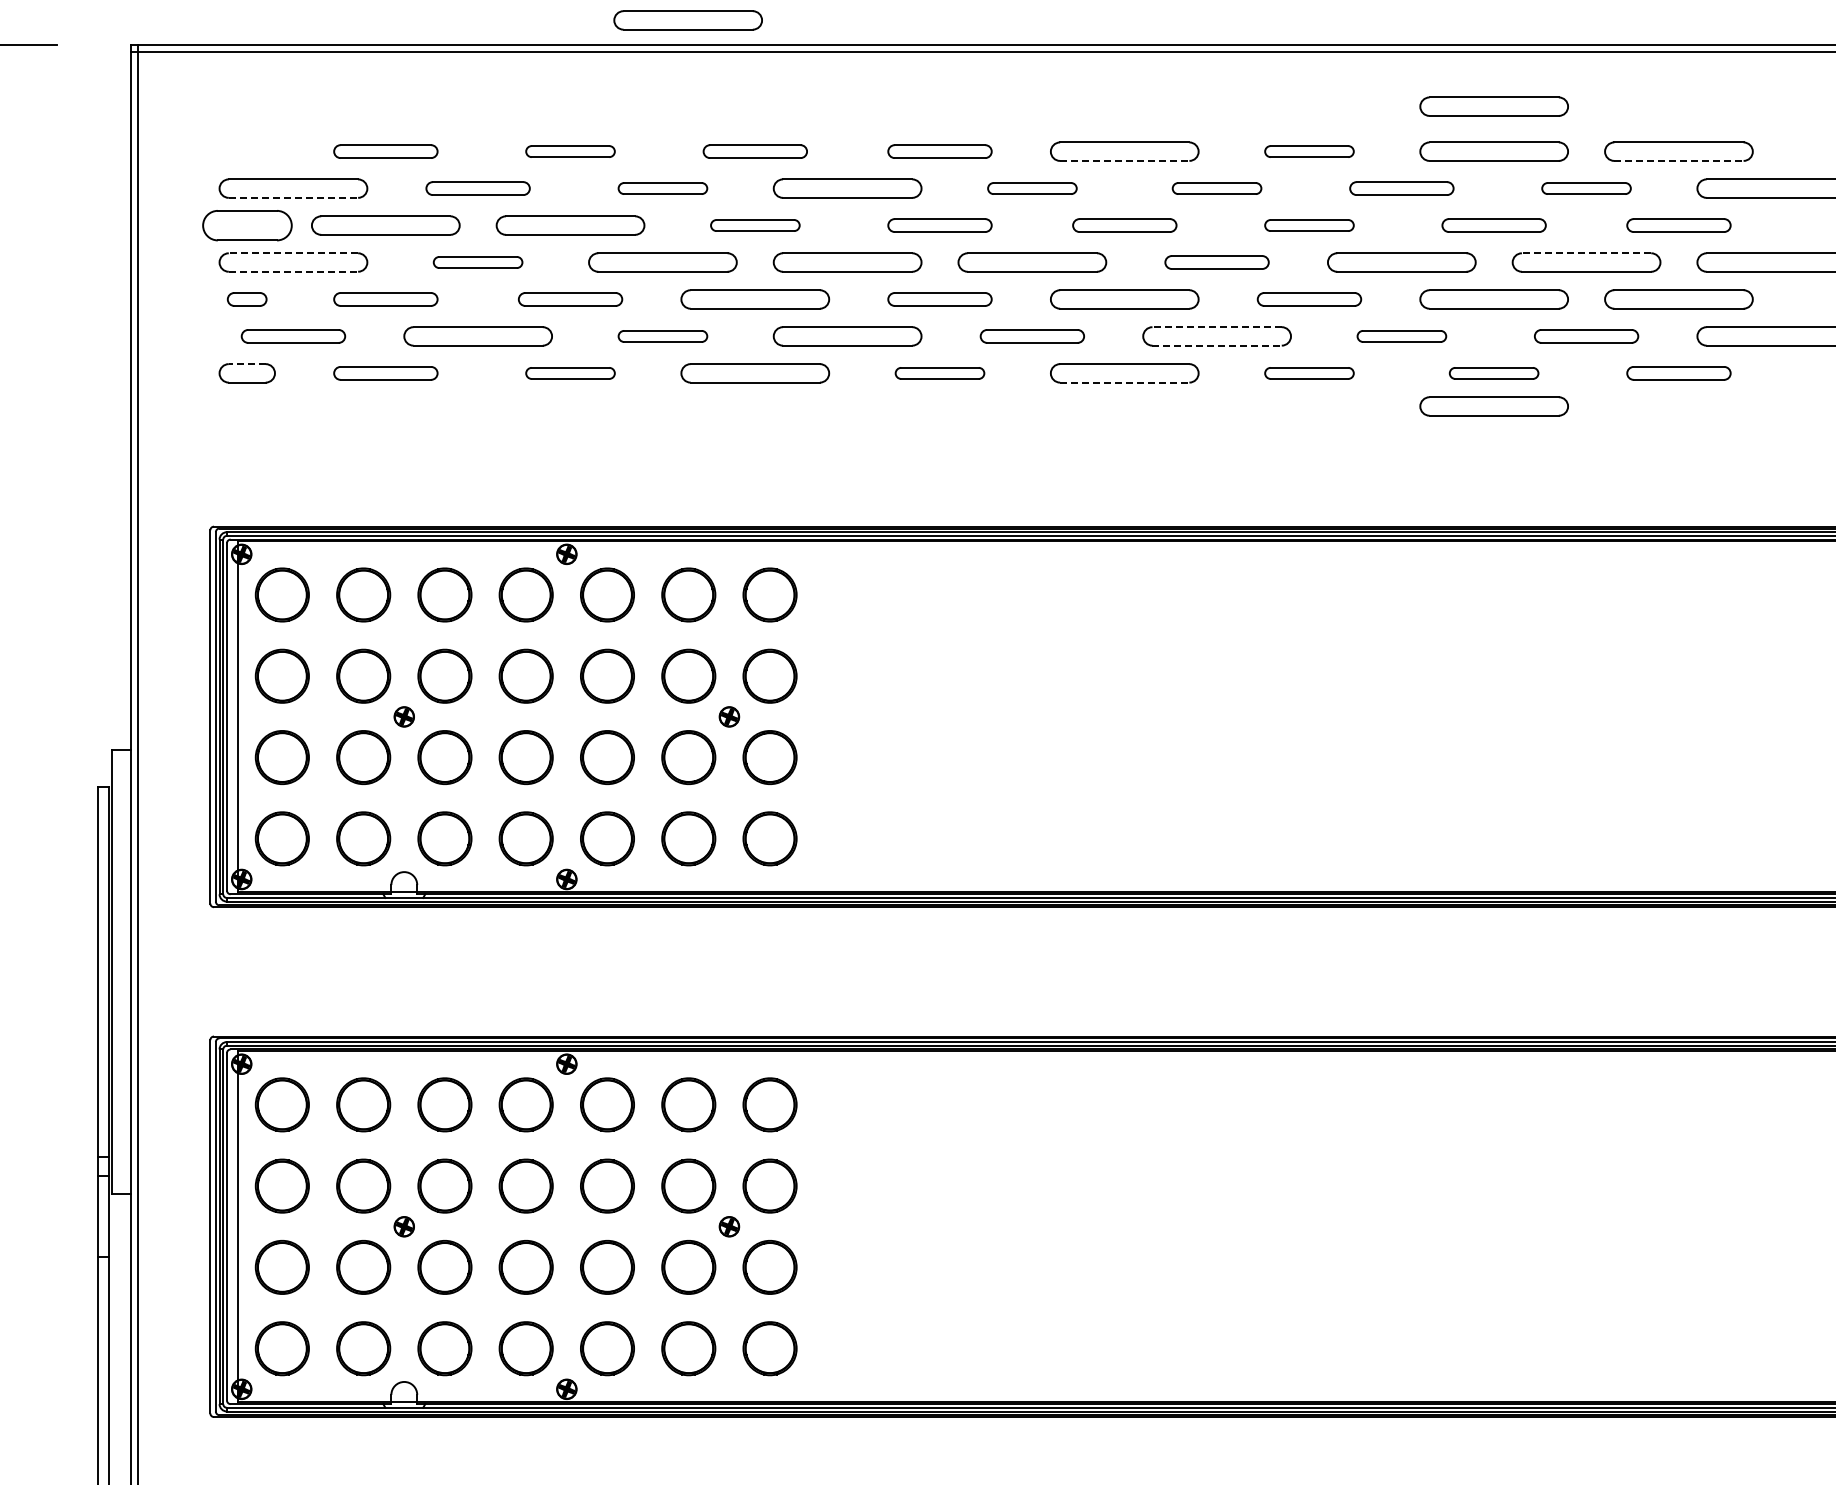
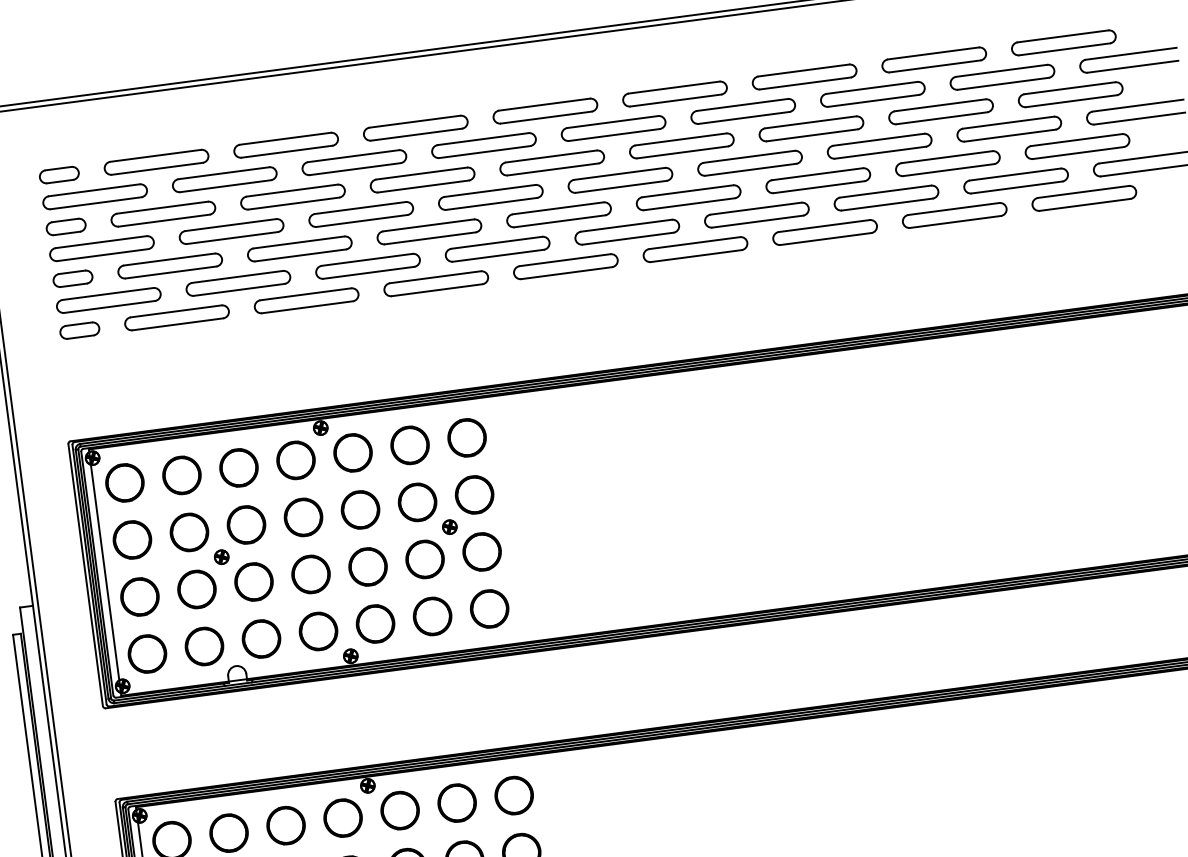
part: (687, 20) -> (356, 42), removed
part: (1493, 106) -> (929, 28), removed
part: (246, 151) -> (58, 175), added
part: (385, 151) -> (156, 162), size x1.43
part: (570, 151) -> (286, 145), size x1.67
part: (755, 151) -> (415, 128), size x1.43
part: (939, 151) -> (545, 111), size x1.43
part: (1309, 151) -> (804, 76), size x1.67
line: (1124, 160) -> (675, 100), dashed -> solid
line: (1678, 160) -> (1064, 49), dashed -> solid
part: (477, 188) -> (224, 179), size x1.43
part: (662, 188) -> (354, 162), size x1.67
part: (1032, 188) -> (613, 128), size x1.67
part: (1216, 188) -> (742, 111), size x1.67
part: (1401, 188) -> (872, 94), size x1.43
part: (1586, 188) -> (1002, 77), size x1.67
line: (293, 197) -> (96, 202), dashed -> solid
part: (246, 225) -> (65, 226), size x0.62
part: (755, 225) -> (422, 179), size x1.67
part: (939, 225) -> (551, 162), size x1.43
part: (1124, 225) -> (681, 145), size x1.43
part: (1309, 225) -> (811, 128), size x1.67
part: (1493, 225) -> (940, 111), size x1.43
part: (1678, 225) -> (1070, 94), size x1.43
line: (293, 253) -> (101, 242), dashed -> solid
line: (1586, 253) -> (1008, 122), dashed -> solid
part: (477, 262) -> (231, 231), size x1.67
part: (1216, 262) -> (749, 163), size x1.43
line: (293, 271) -> (102, 254), dashed -> solid
part: (246, 299) -> (72, 278), size x1.43
part: (385, 299) -> (169, 266), size x1.43
part: (570, 299) -> (299, 248), size x1.43
part: (939, 299) -> (558, 214), size x1.43
part: (1309, 299) -> (818, 180), size x1.43
line: (1217, 327) -> (756, 208), dashed -> solid
part: (293, 336) -> (108, 300), size x1.43
part: (662, 336) -> (367, 266), size x1.67
part: (1032, 336) -> (627, 232), size x1.43
part: (1401, 336) -> (886, 198), size x1.67
part: (1586, 336) -> (1016, 181), size x1.43
line: (1217, 345) -> (758, 221), dashed -> solid
line: (246, 364) -> (78, 324), dashed -> solid
part: (385, 373) -> (176, 317), size x1.43
part: (570, 373) -> (306, 300), size x1.67
part: (939, 373) -> (565, 266), size x1.67
part: (1309, 373) -> (825, 232), size x1.67
part: (1493, 373) -> (954, 215), size x1.67
part: (1678, 373) -> (1084, 198), size x1.43
line: (1124, 382) -> (696, 256), dashed -> solid
part: (1493, 406) -> (957, 238), removed

